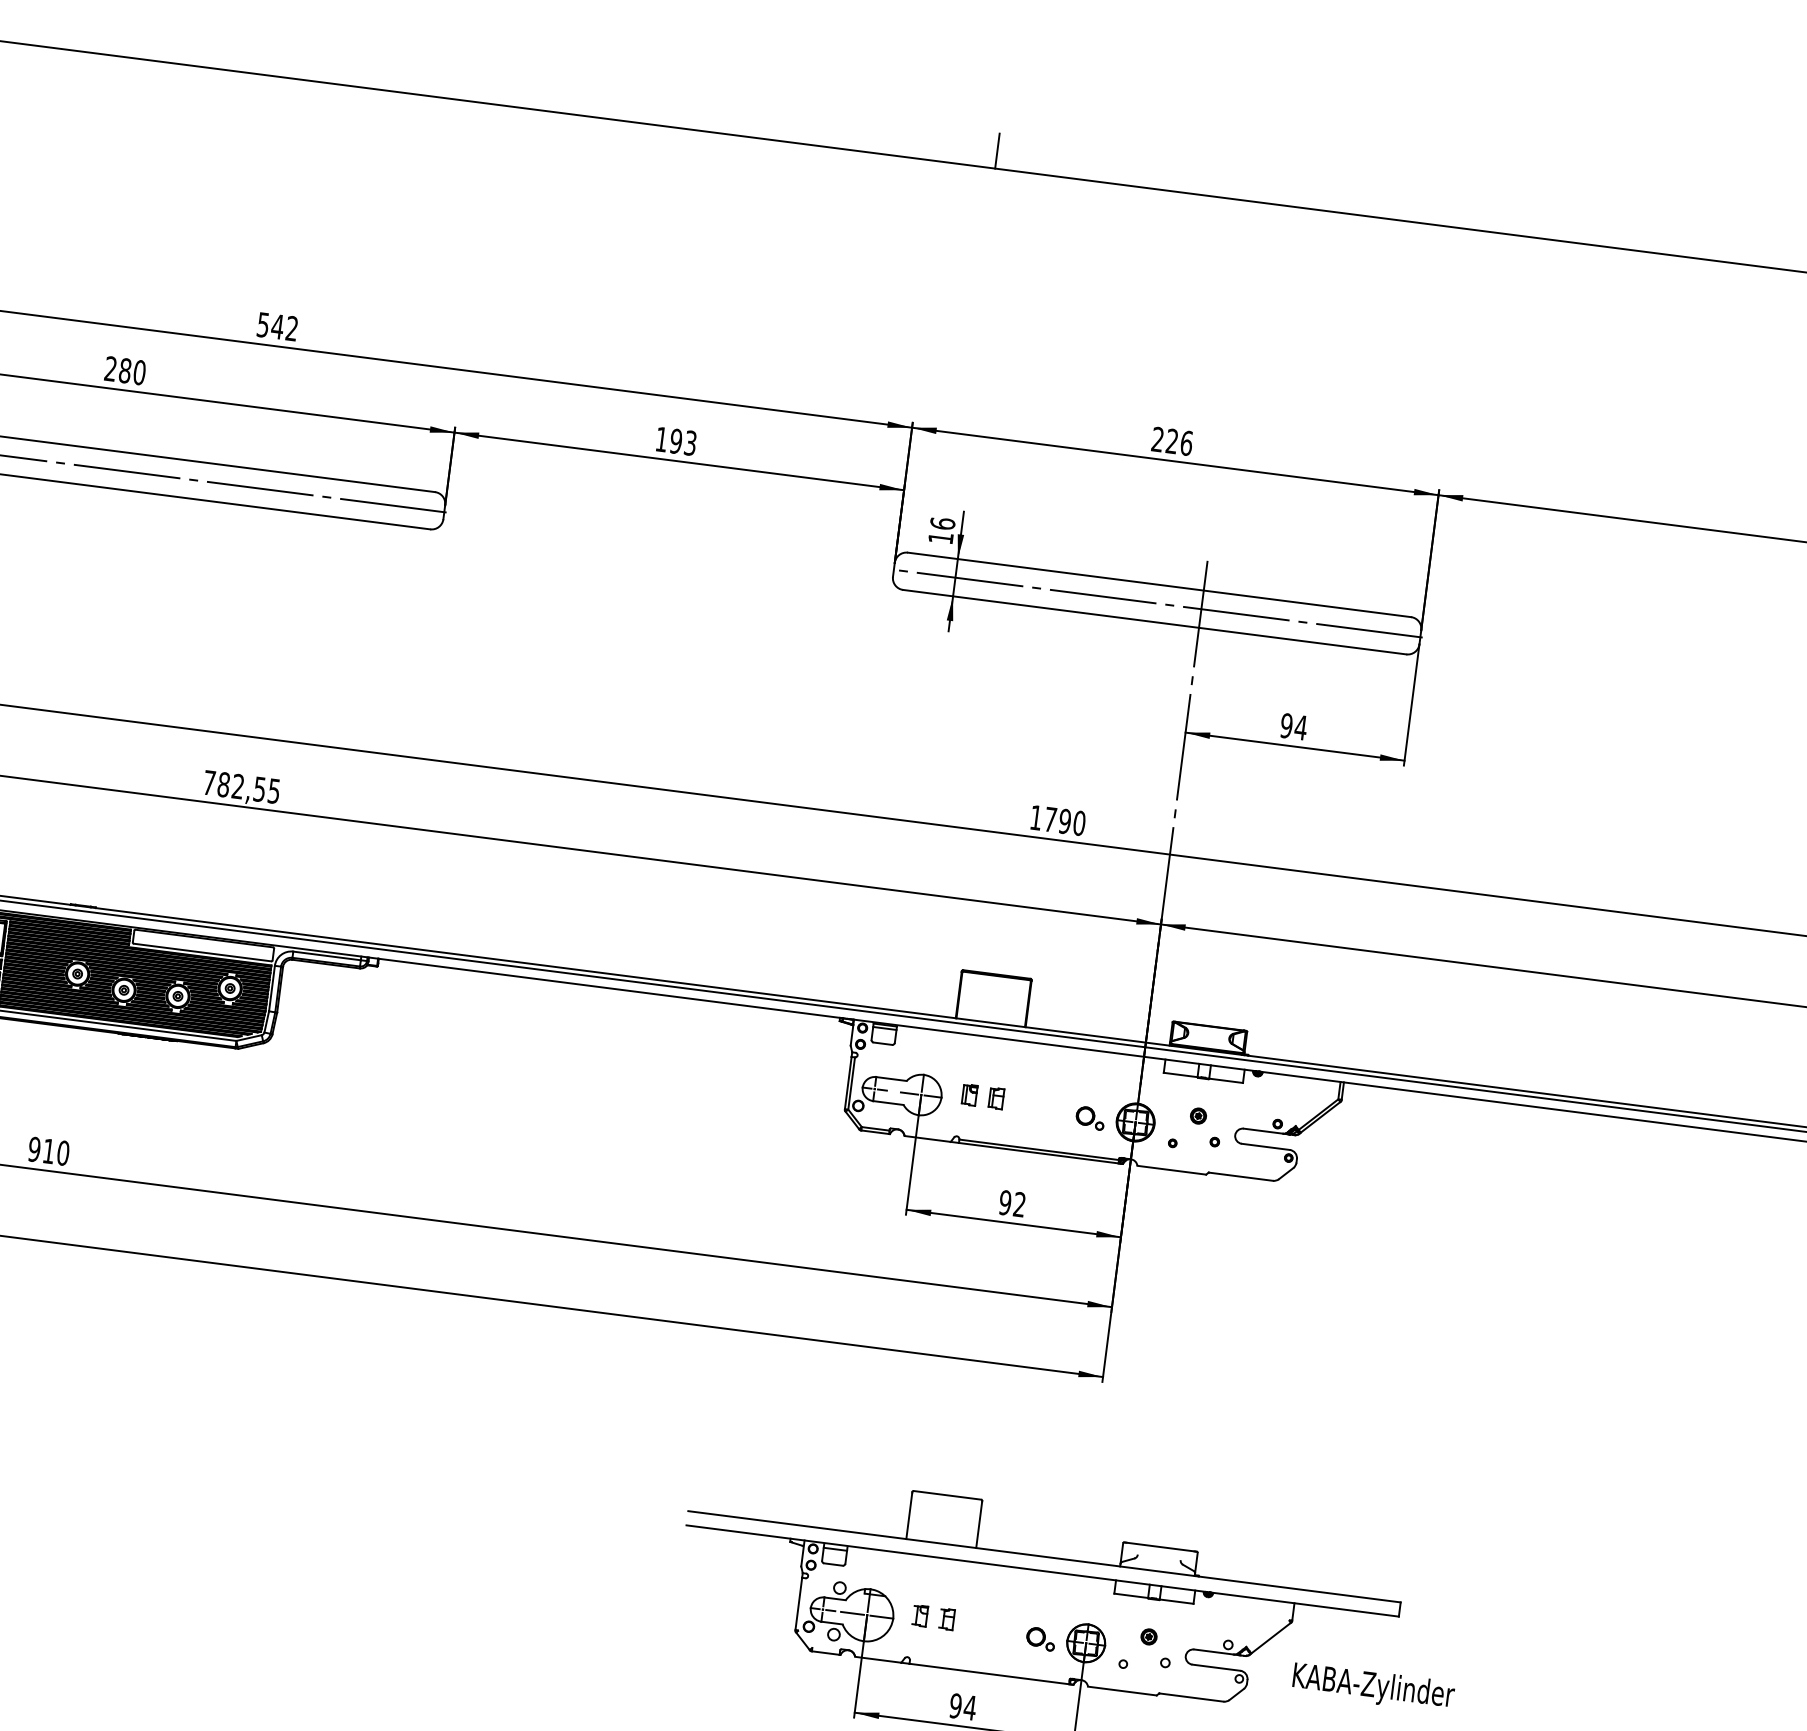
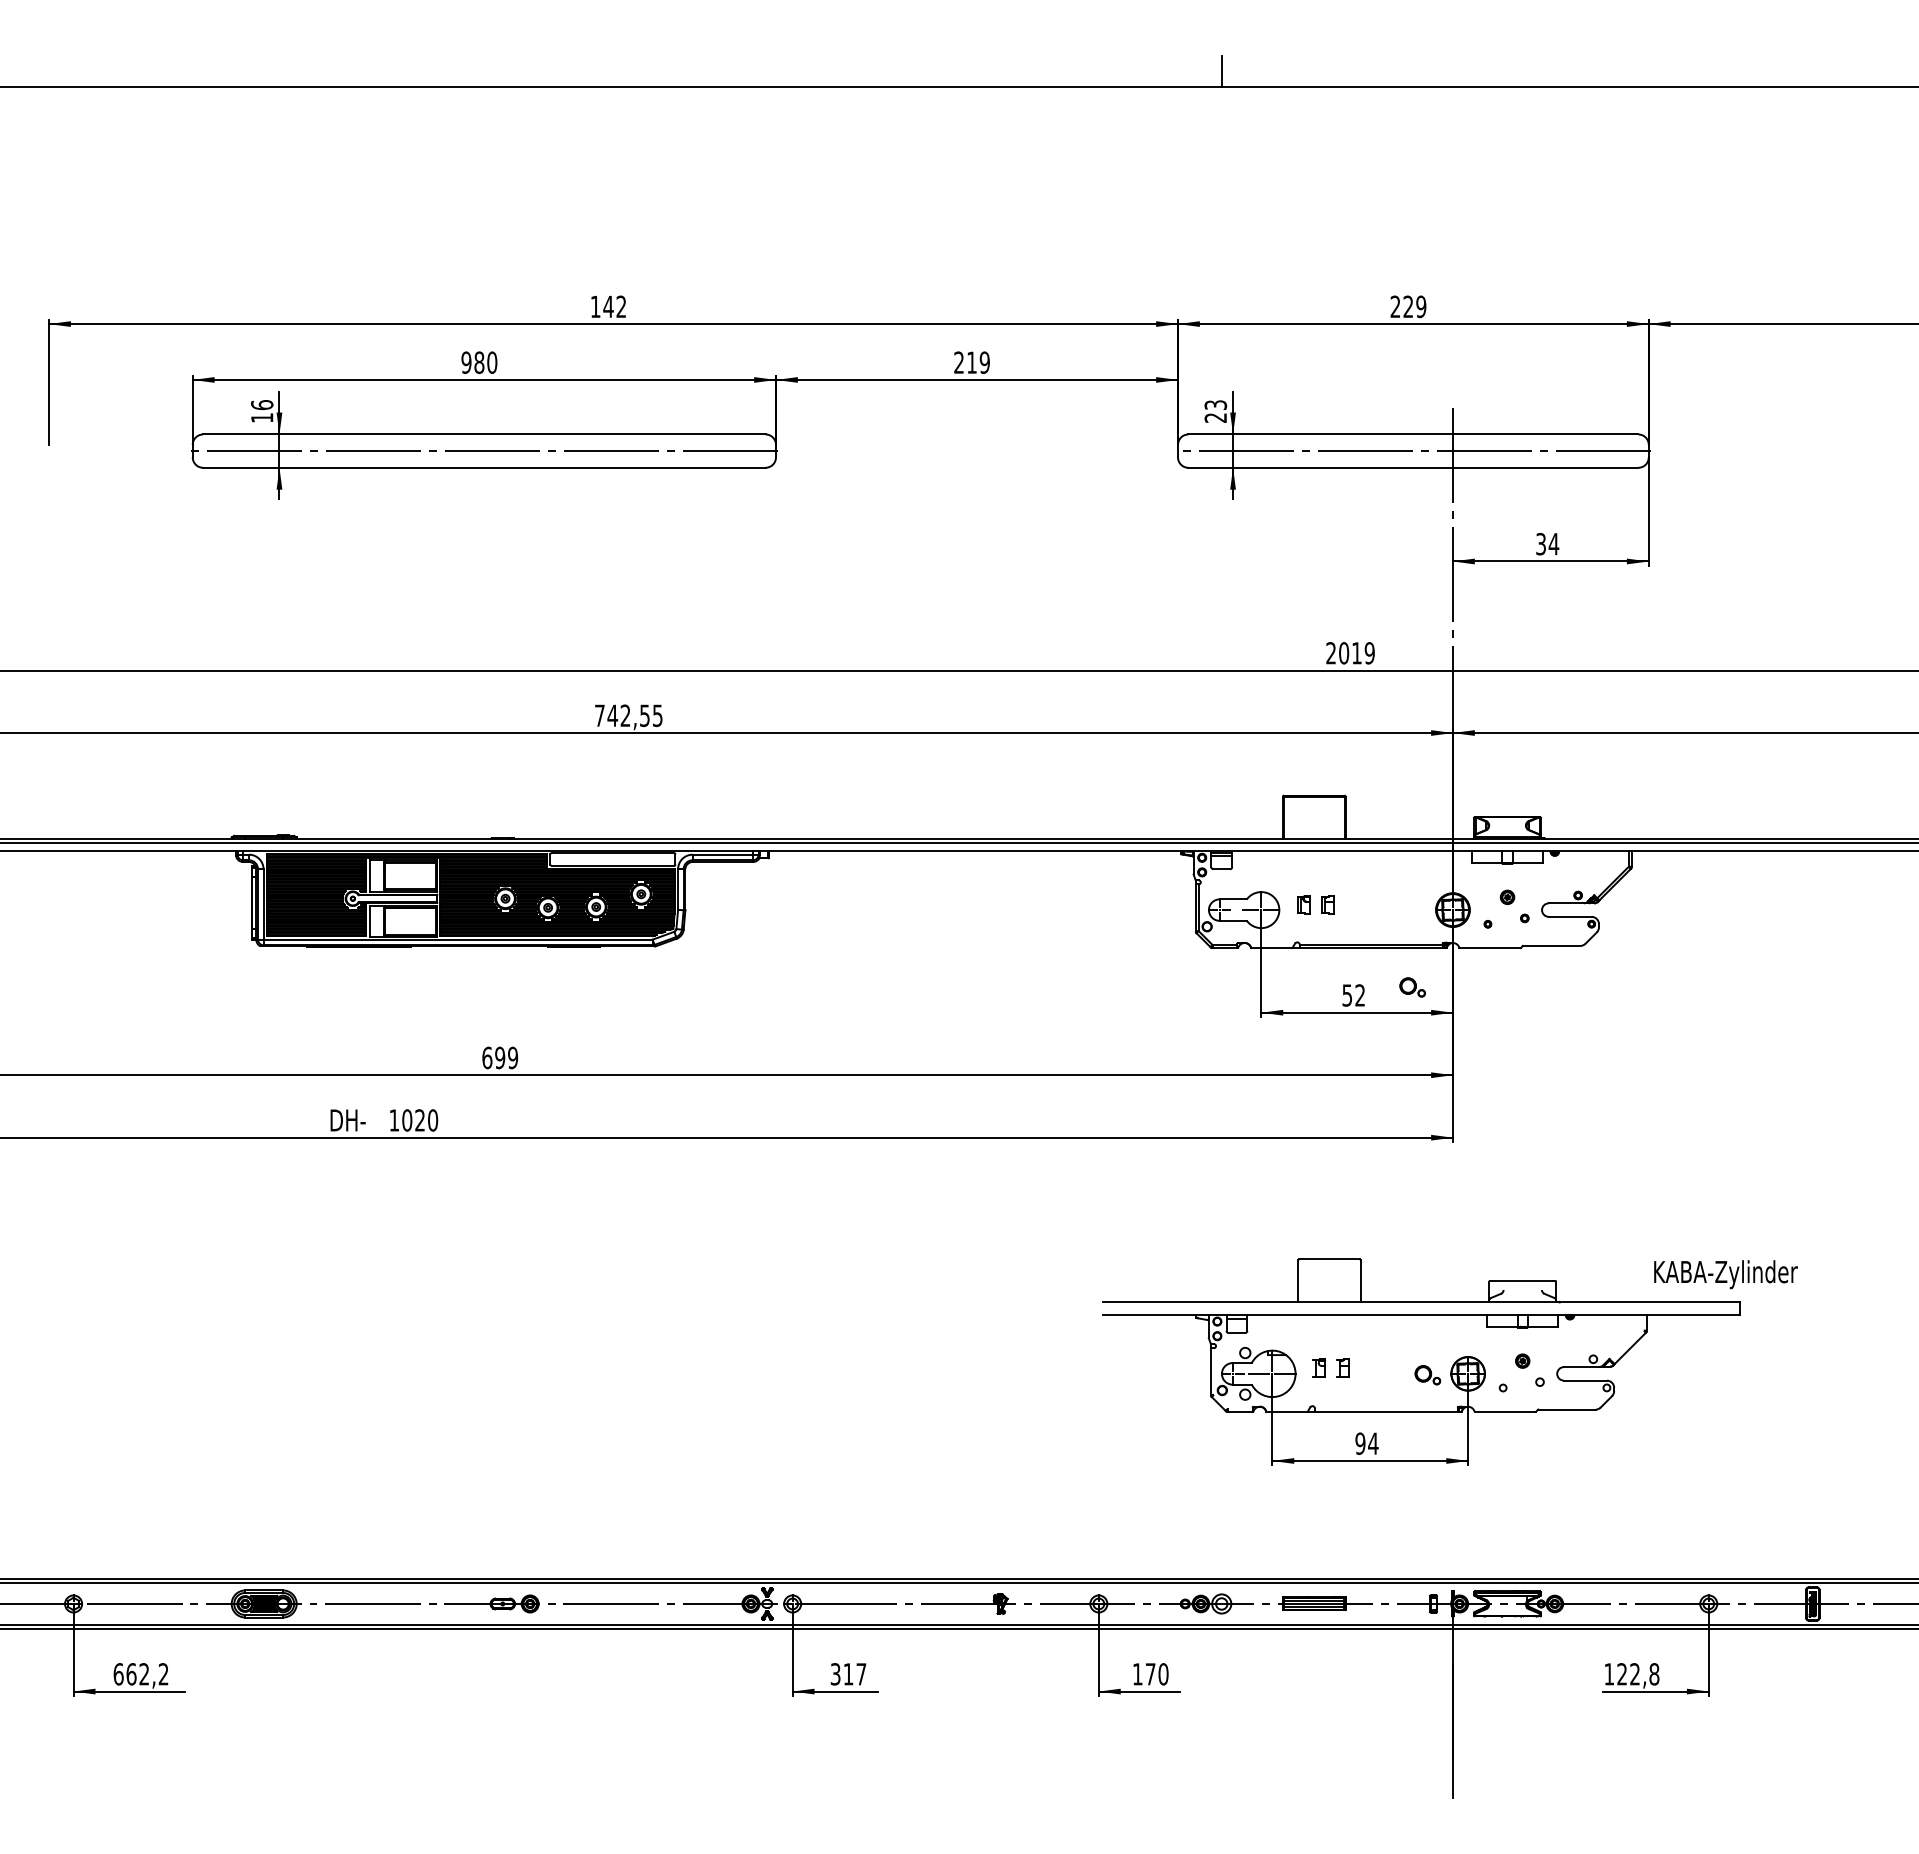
text: (263, 324) -> (595, 306), 542 -> 142
text: (110, 368) -> (466, 362), 280 -> 980
text: (675, 441) -> (971, 362), 193 -> 219
text: (1186, 442) -> (1421, 306), 226 -> 229
text: (941, 530) -> (1215, 411), 16 -> 23
text: (1287, 726) -> (1541, 544), 94 -> 34
text: (223, 784) -> (612, 715), 782,55 -> 742,55
text: (1057, 820) -> (1350, 653), 1790 -> 2019
part: (1090, 1118) -> (1412, 987), moved
text: (49, 1150) -> (500, 1057), 910 -> 699
text: (1005, 1202) -> (1347, 995), 92 -> 52
text: (1373, 1687) -> (1725, 1274), moved

